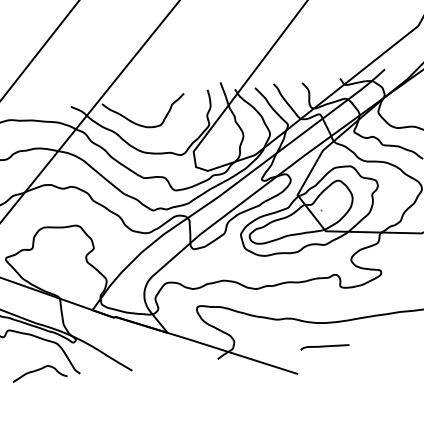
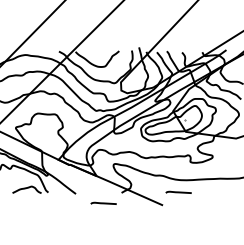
line: (185, 380) -> (103, 202), added

